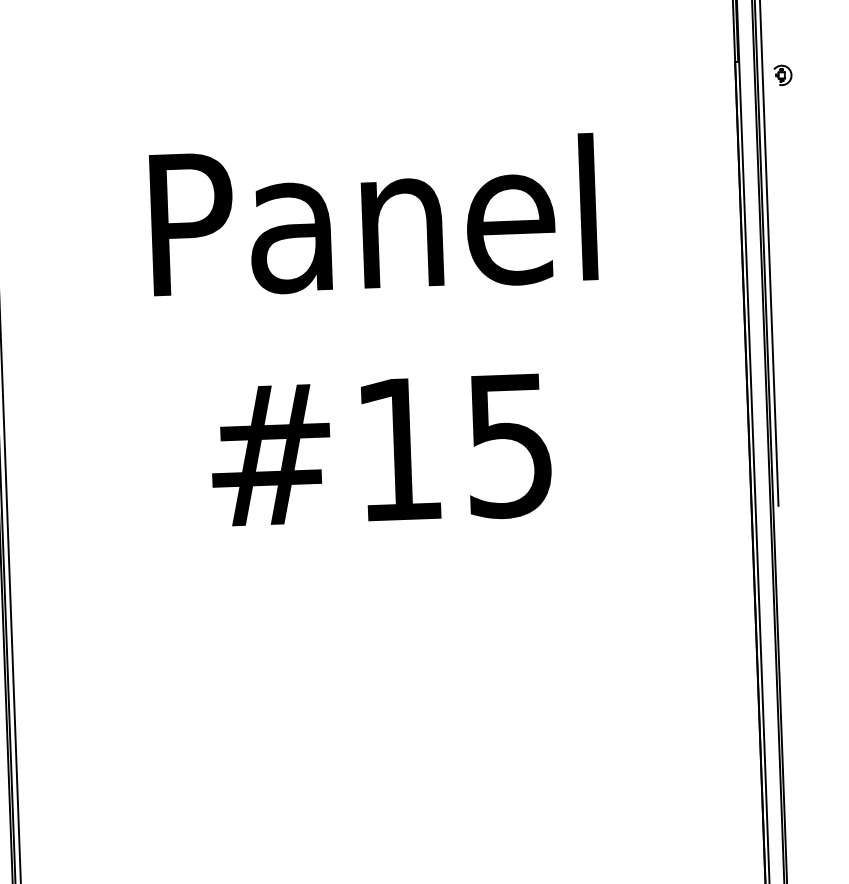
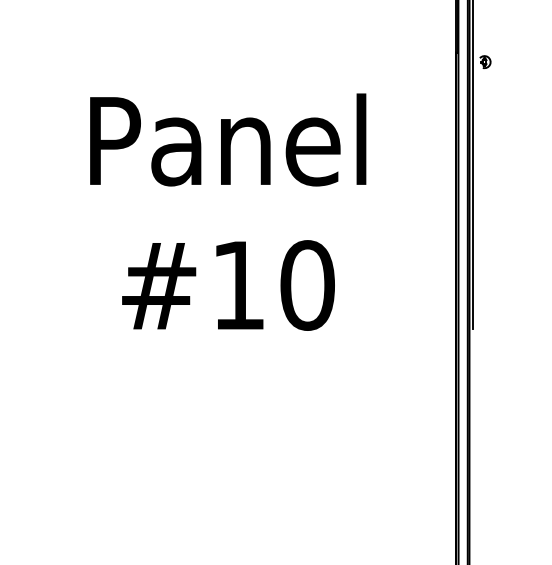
text: (509, 445) -> (307, 285), #15 -> #10

